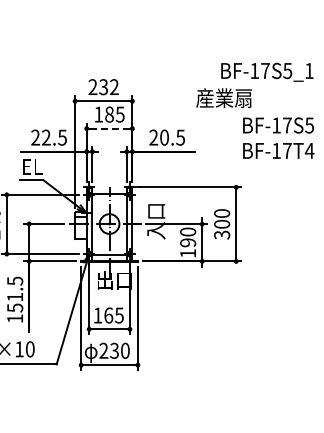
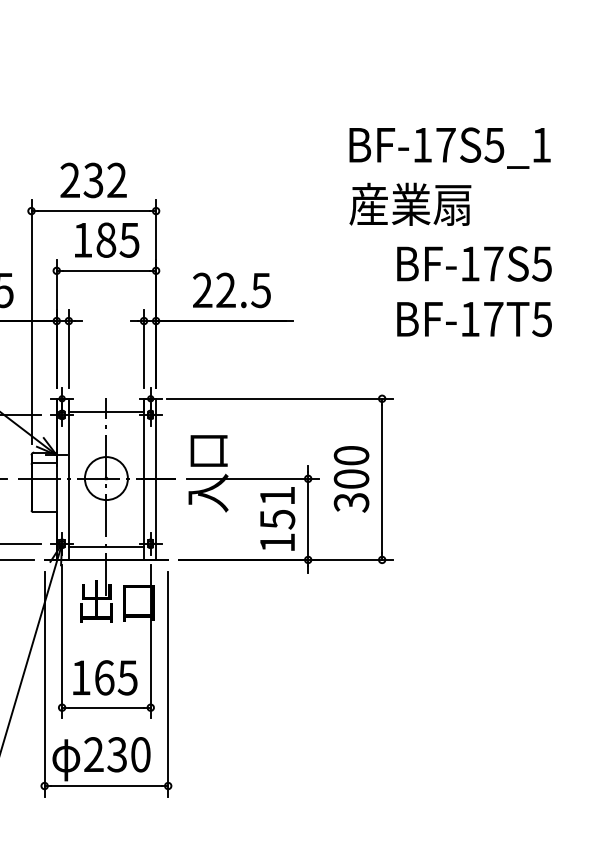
text: (223, 97) -> (409, 202), moved
line: (109, 128) -> (106, 270), dashed -> solid
text: (164, 137) -> (226, 290), 20.5 -> 22.5
text: (309, 151) -> (541, 320), BF-17T4 -> BF-17T5
text: (188, 237) -> (278, 507), 190 -> 151

